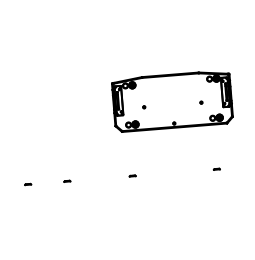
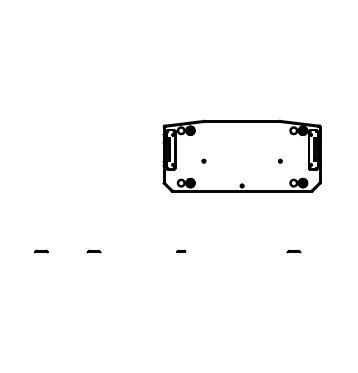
part: (216, 168) -> (293, 250), size x1.6
part: (66, 180) -> (93, 250), size x1.6
part: (28, 183) -> (41, 250), size x1.6

